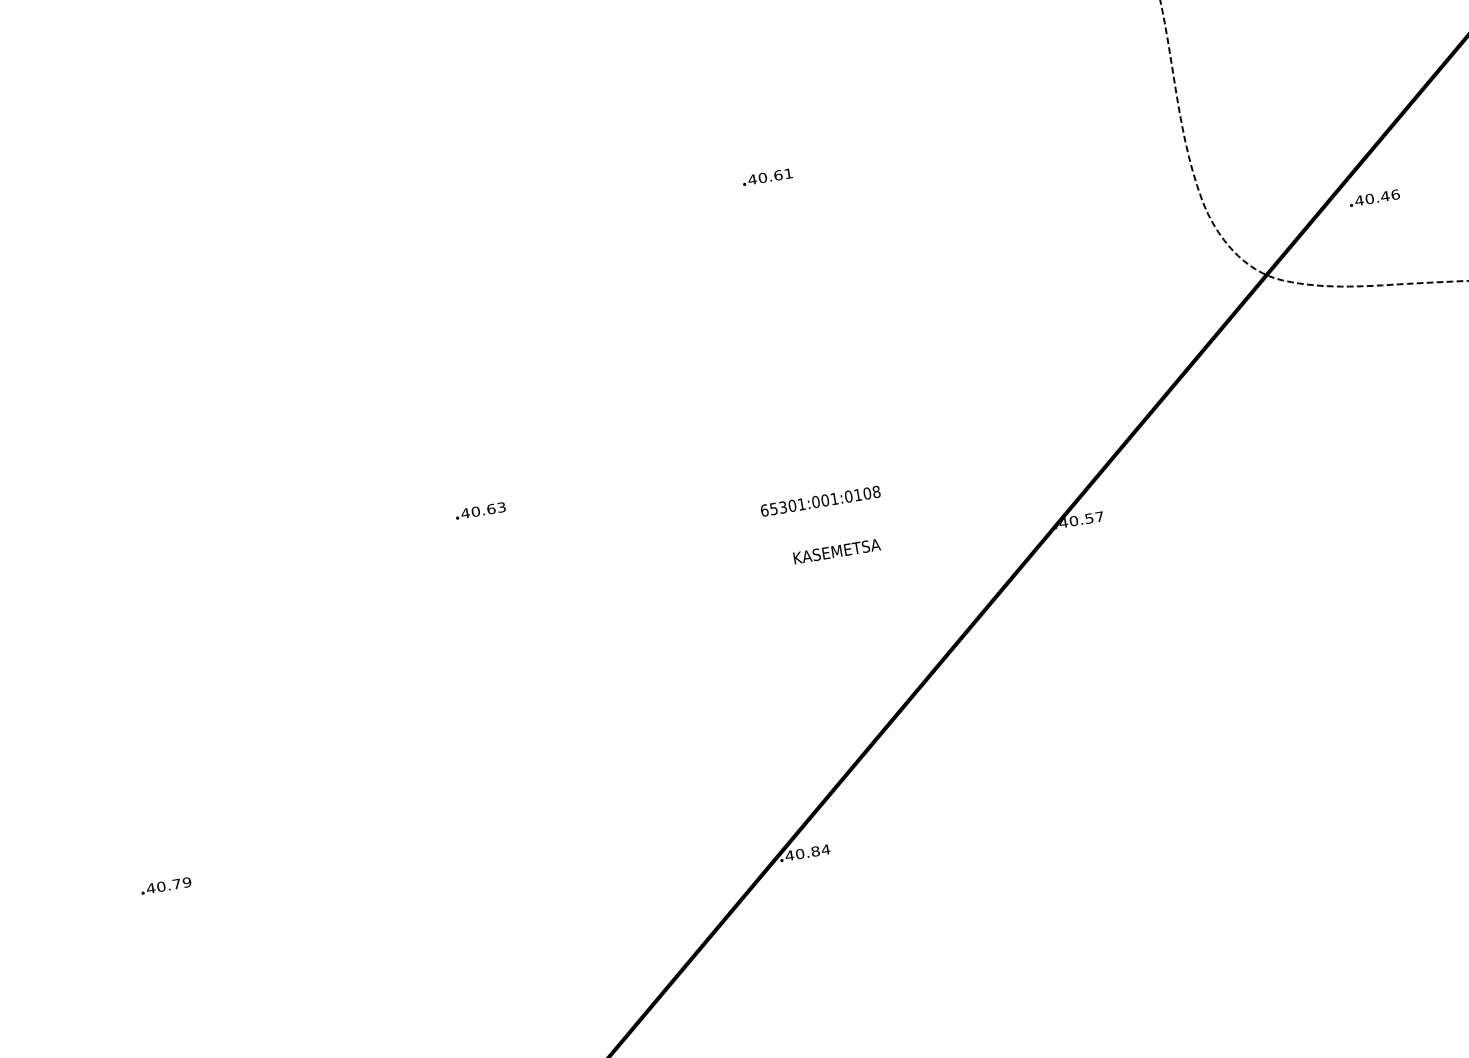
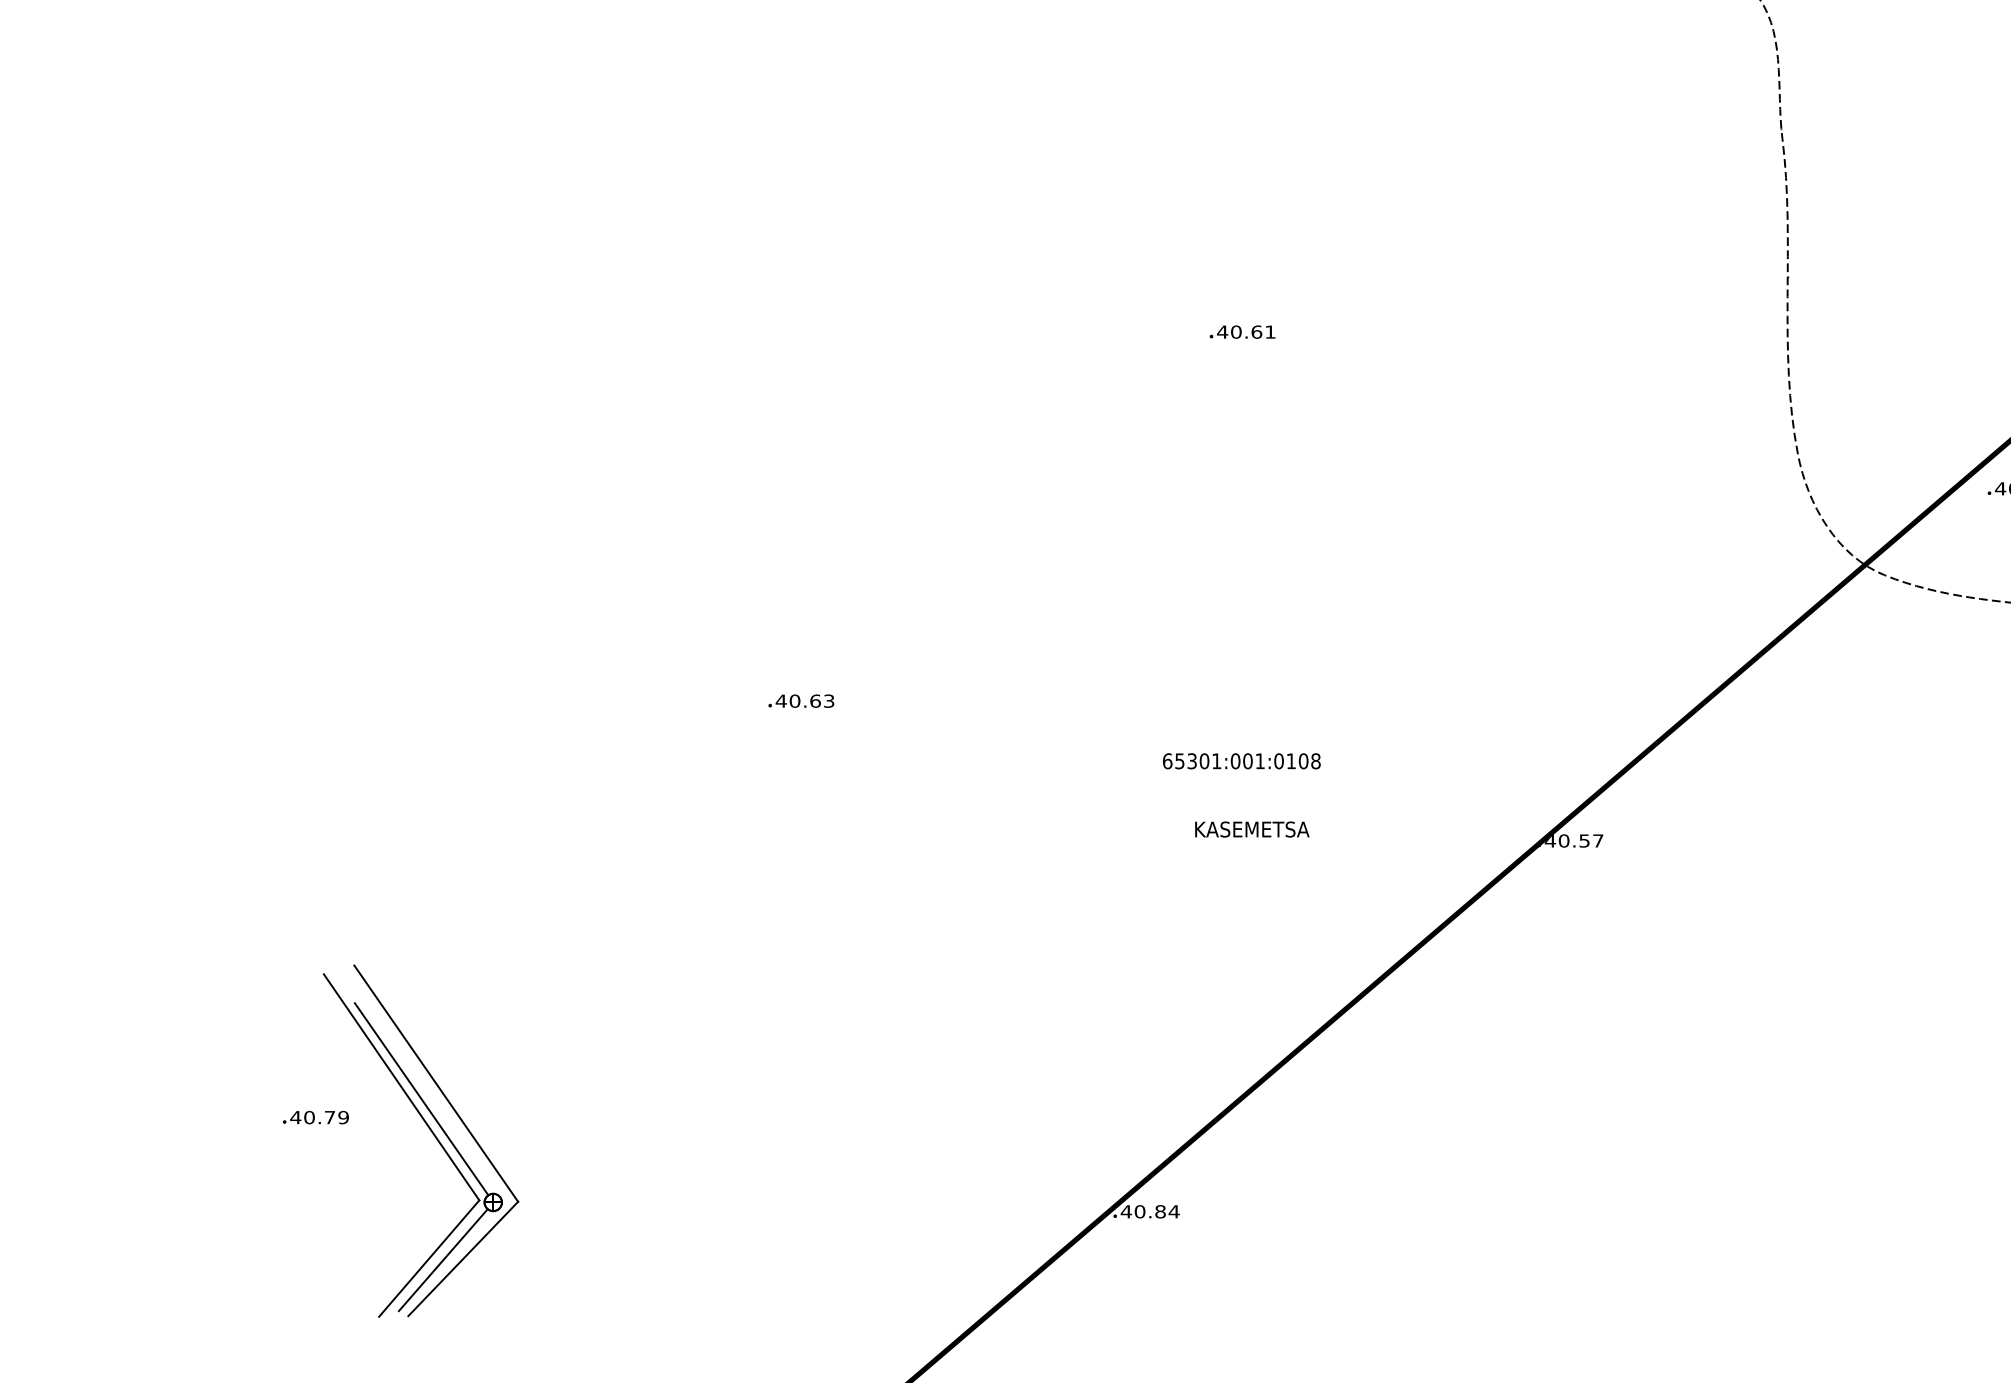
part: (256, 884) -> (432, 1134), added

